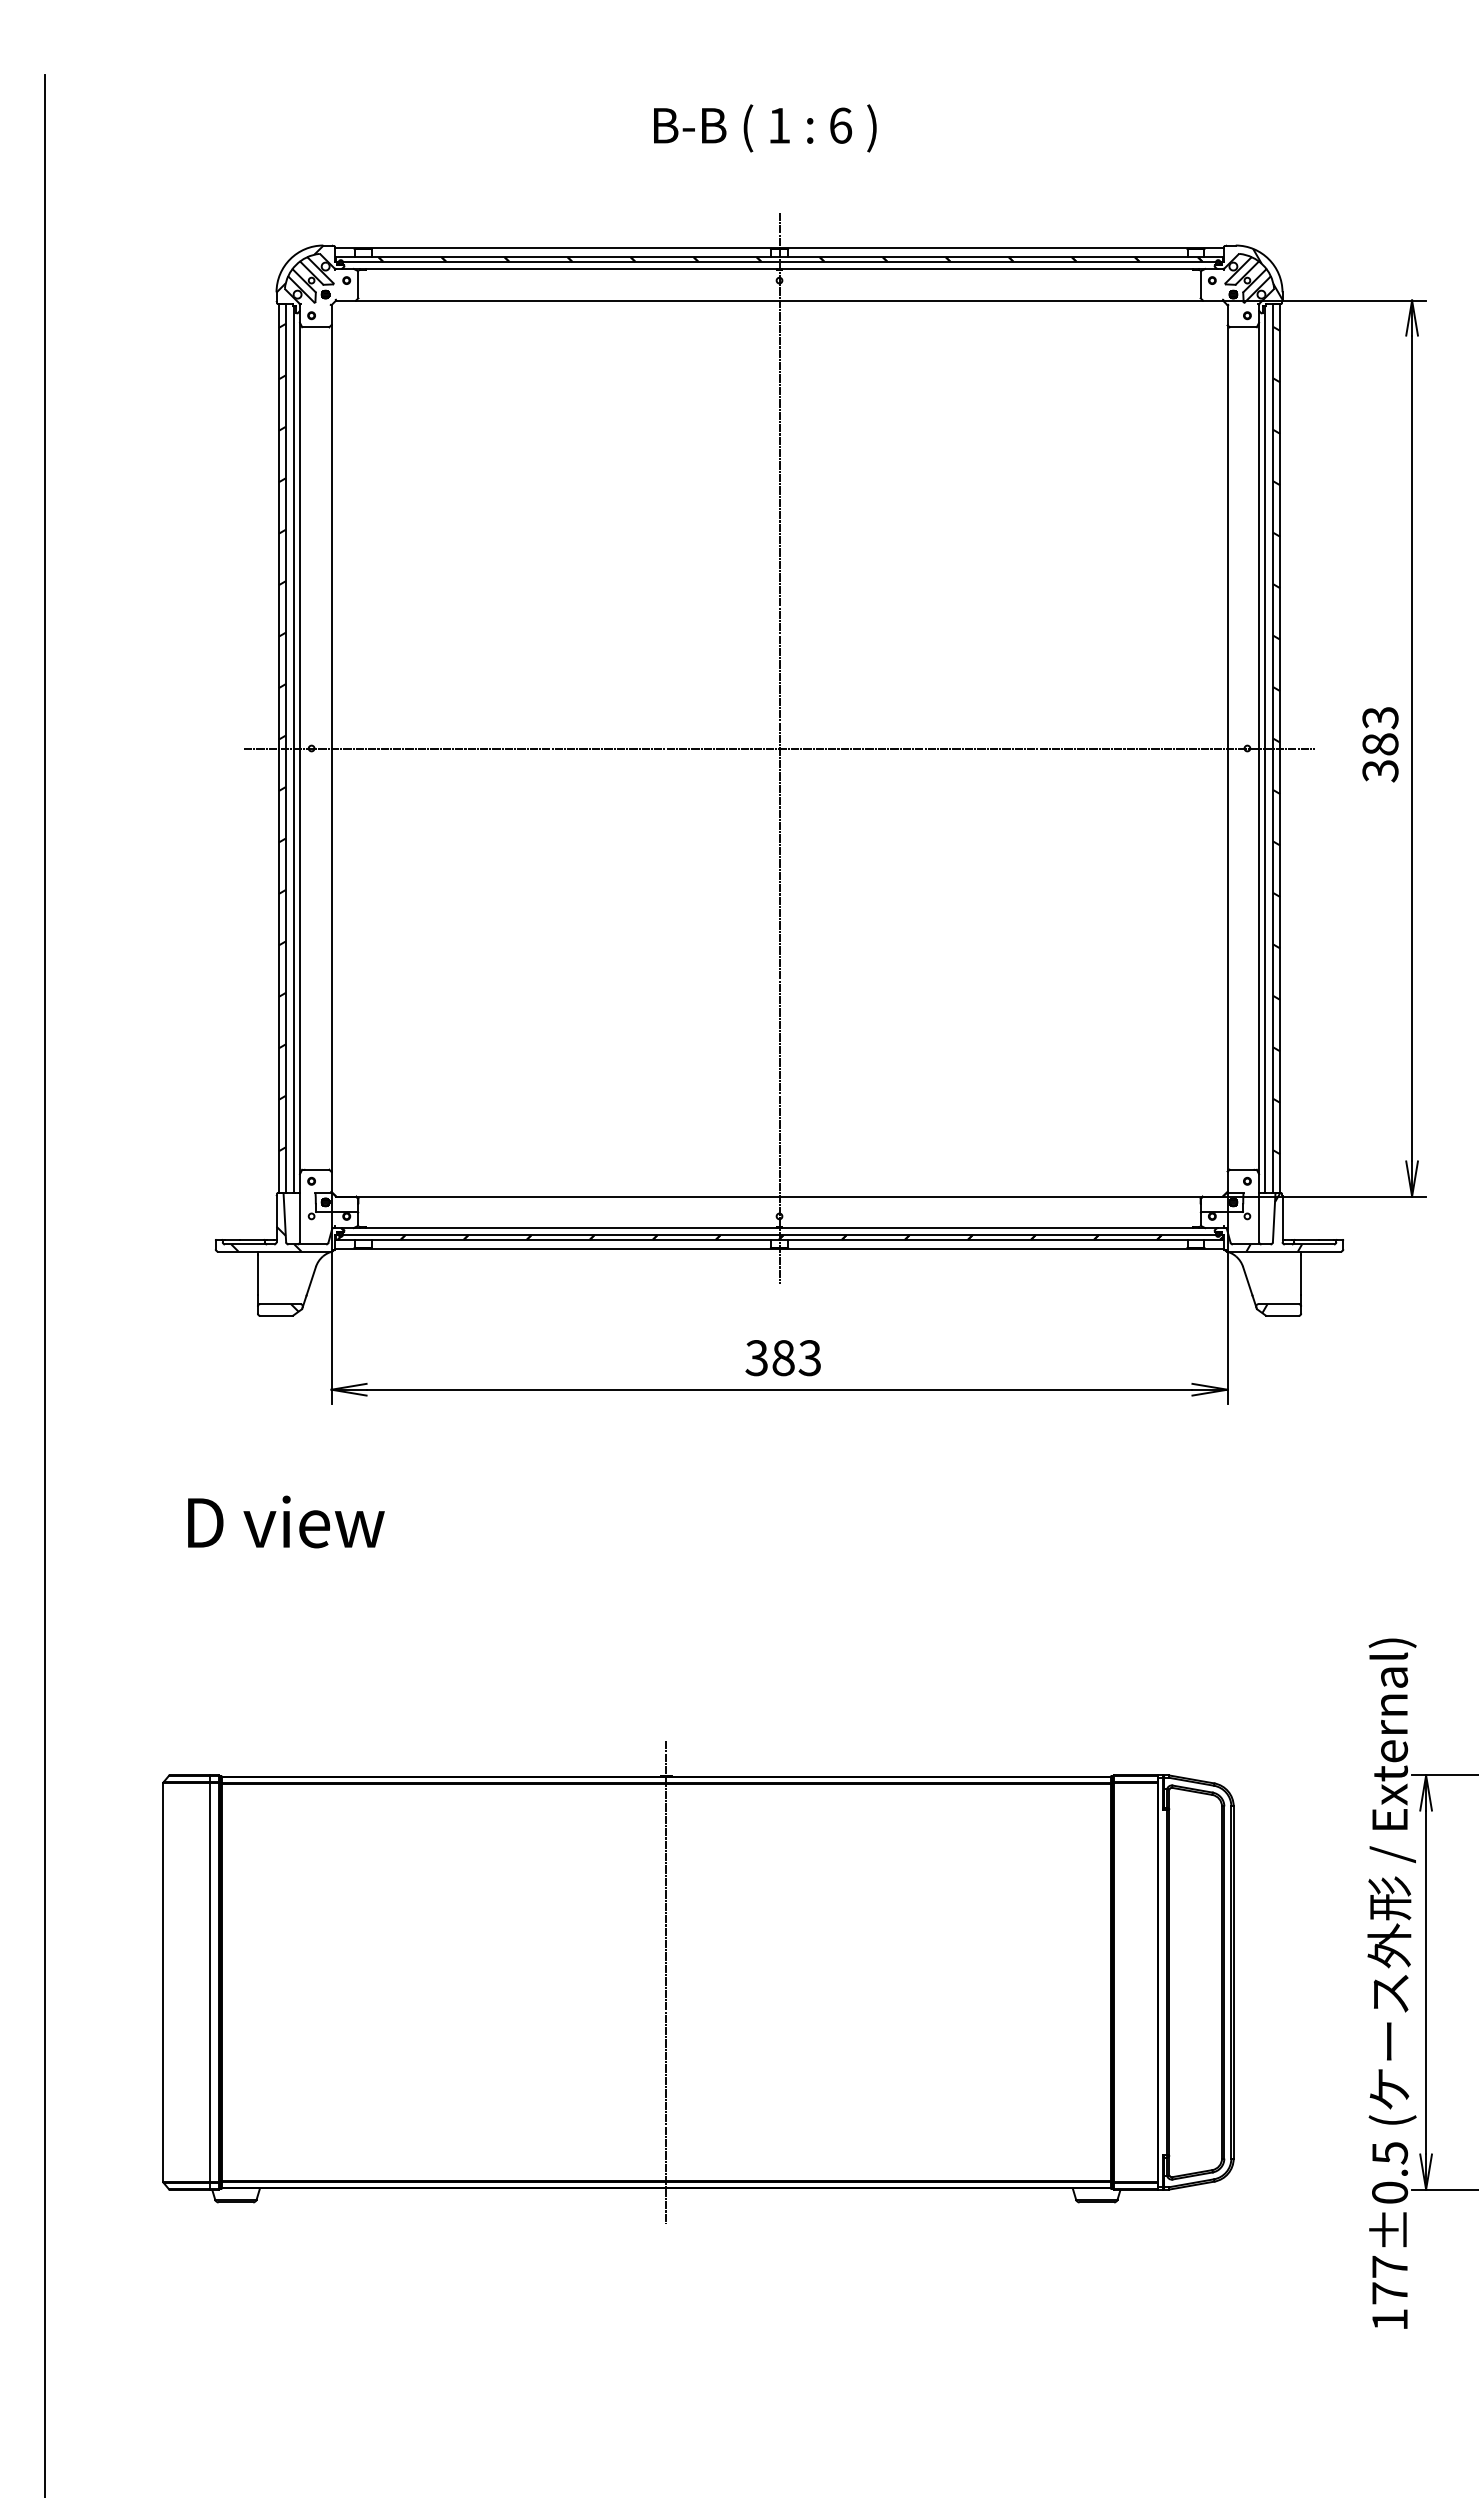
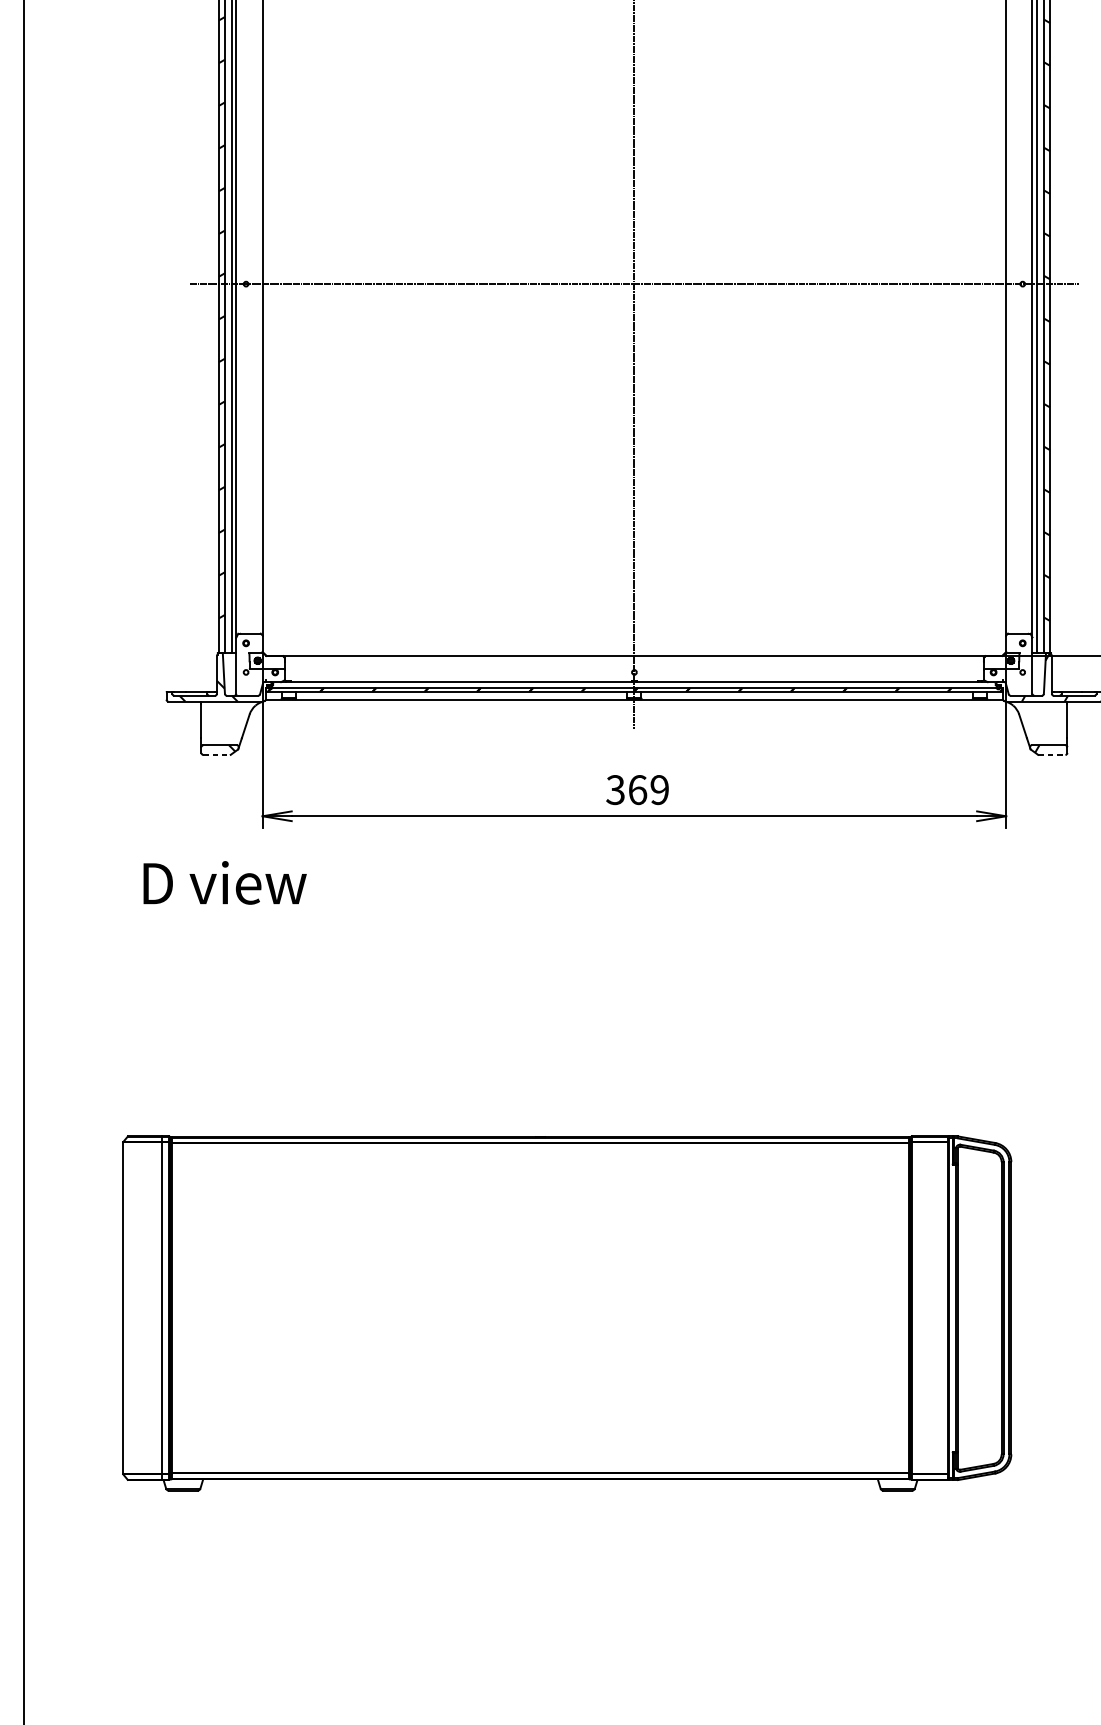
line: (276, 1315) -> (216, 754), solid -> dashed
line: (1283, 1315) -> (1052, 754), solid -> dashed
text: (796, 1358) -> (648, 790), 383 -> 369
text: (286, 1521) -> (225, 882), moved
line: (666, 1982) -> (540, 1308), removed

